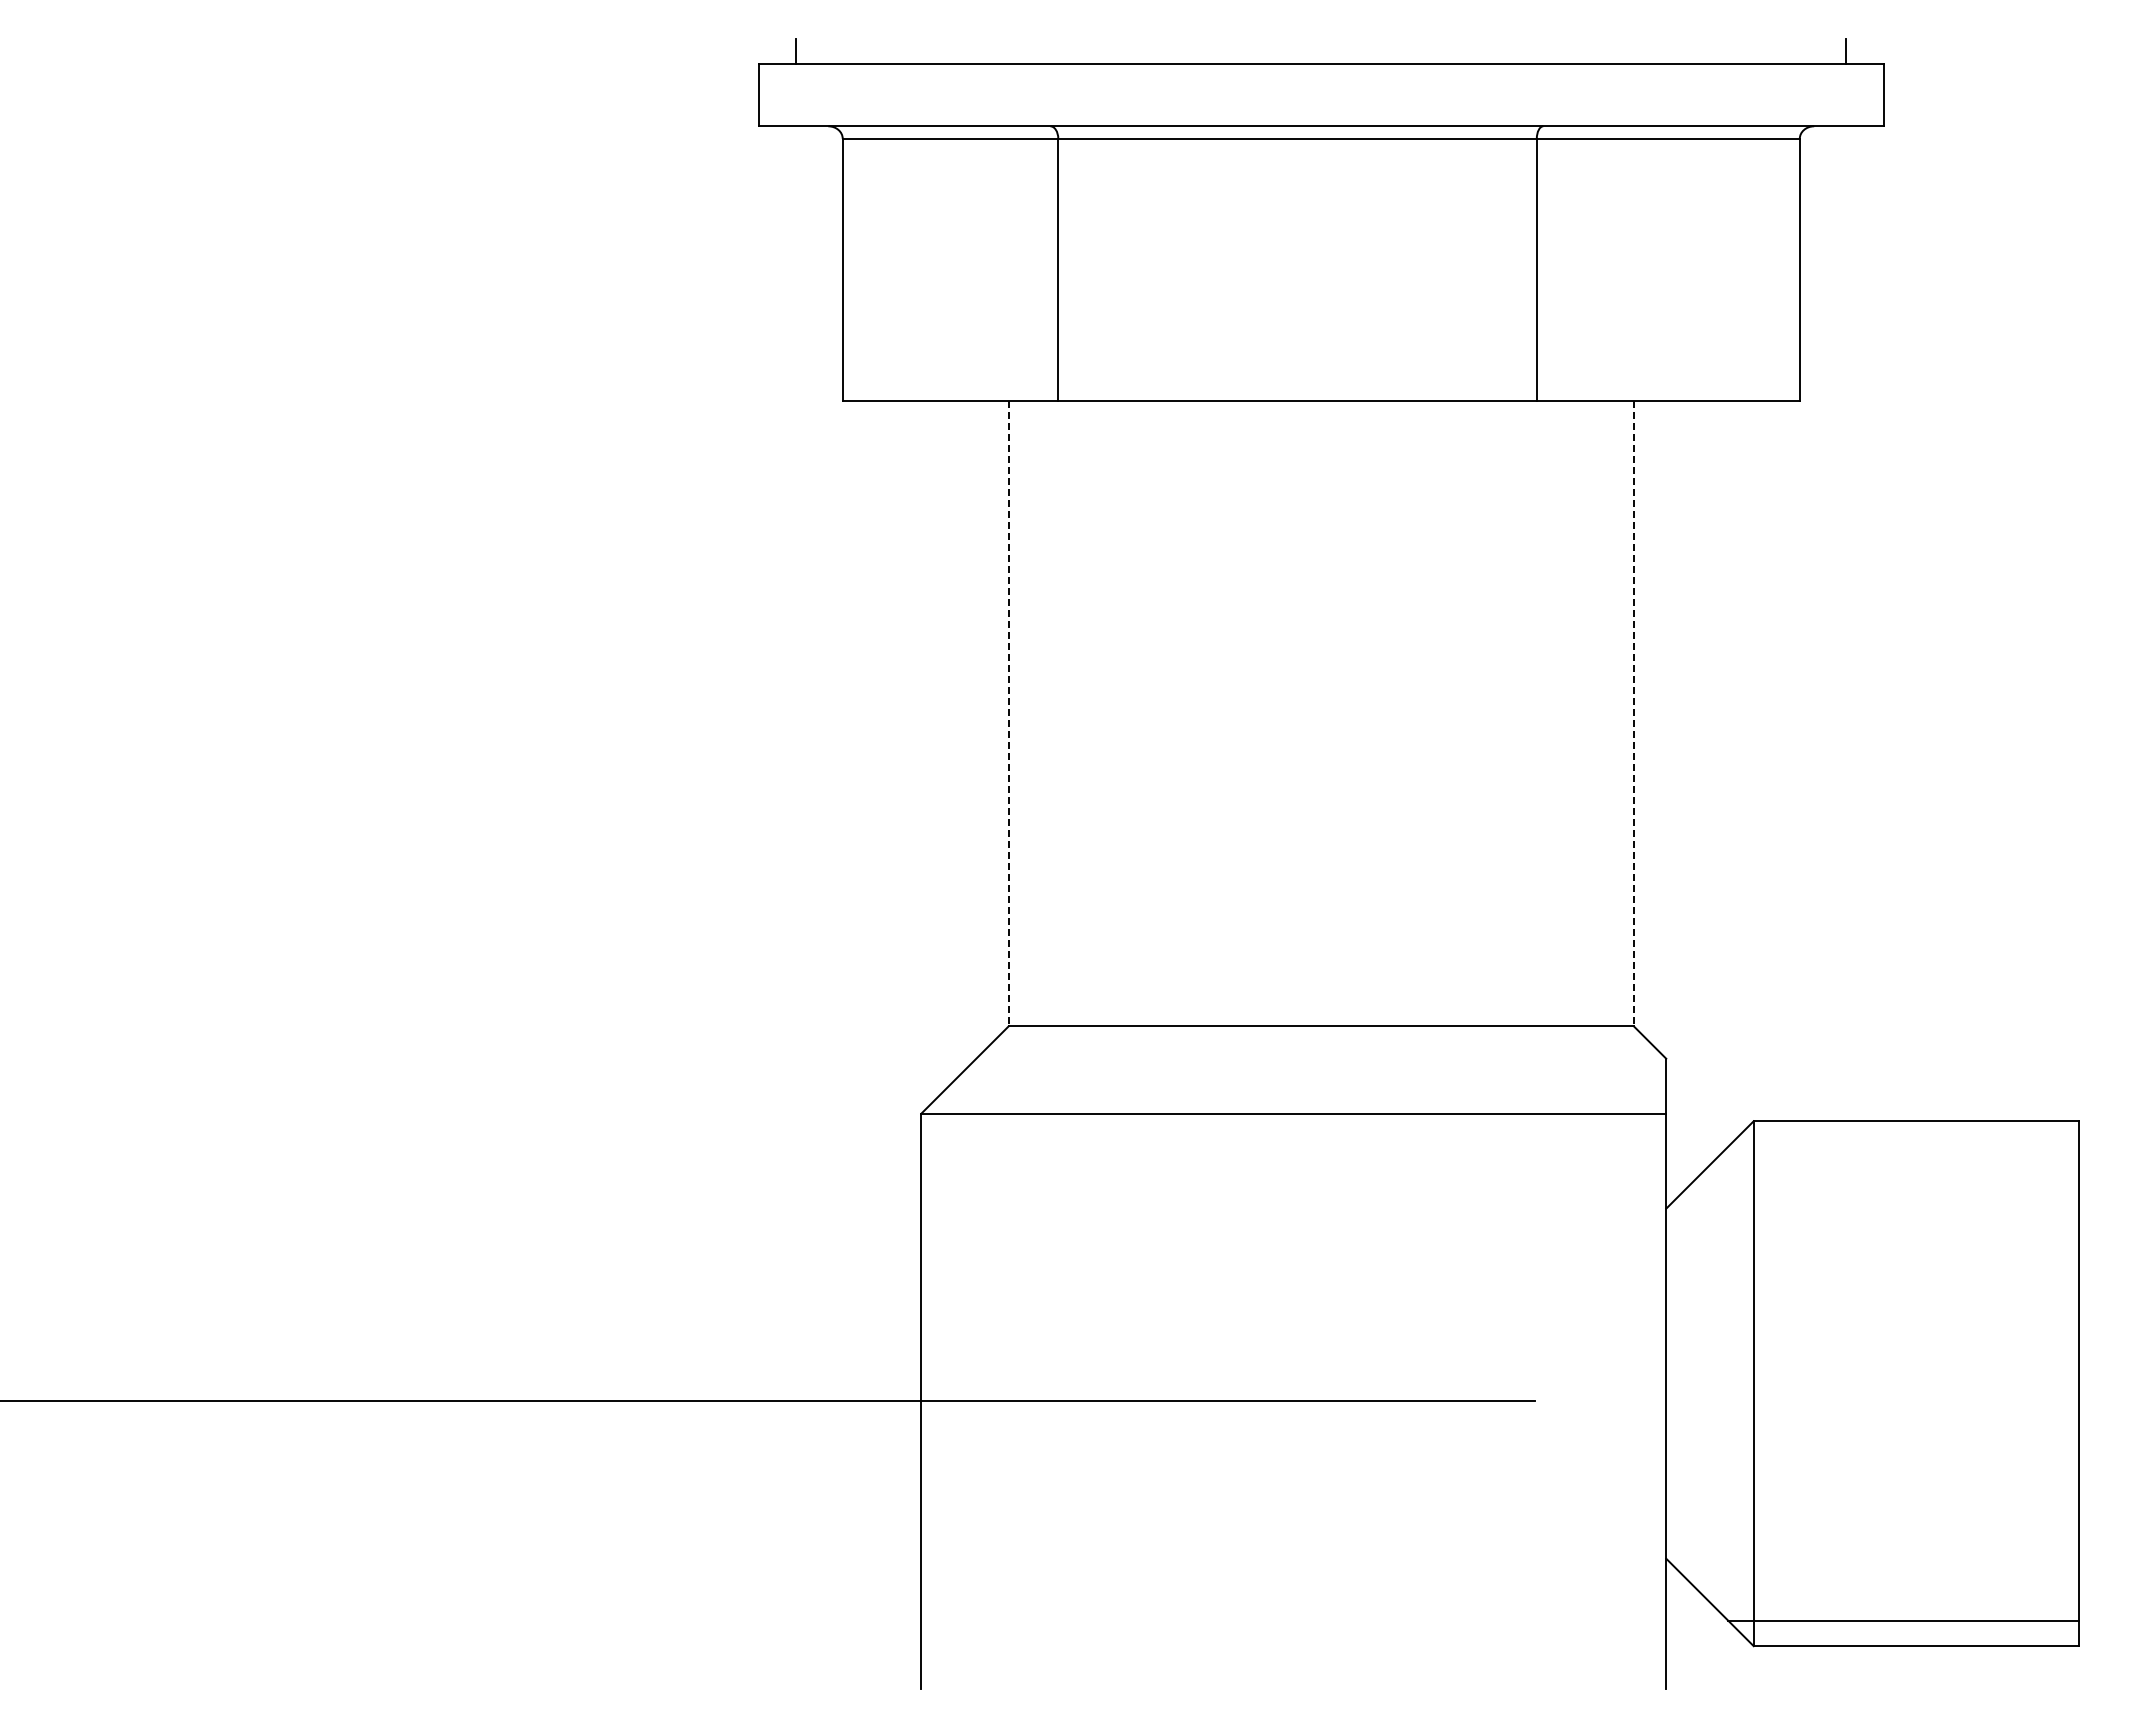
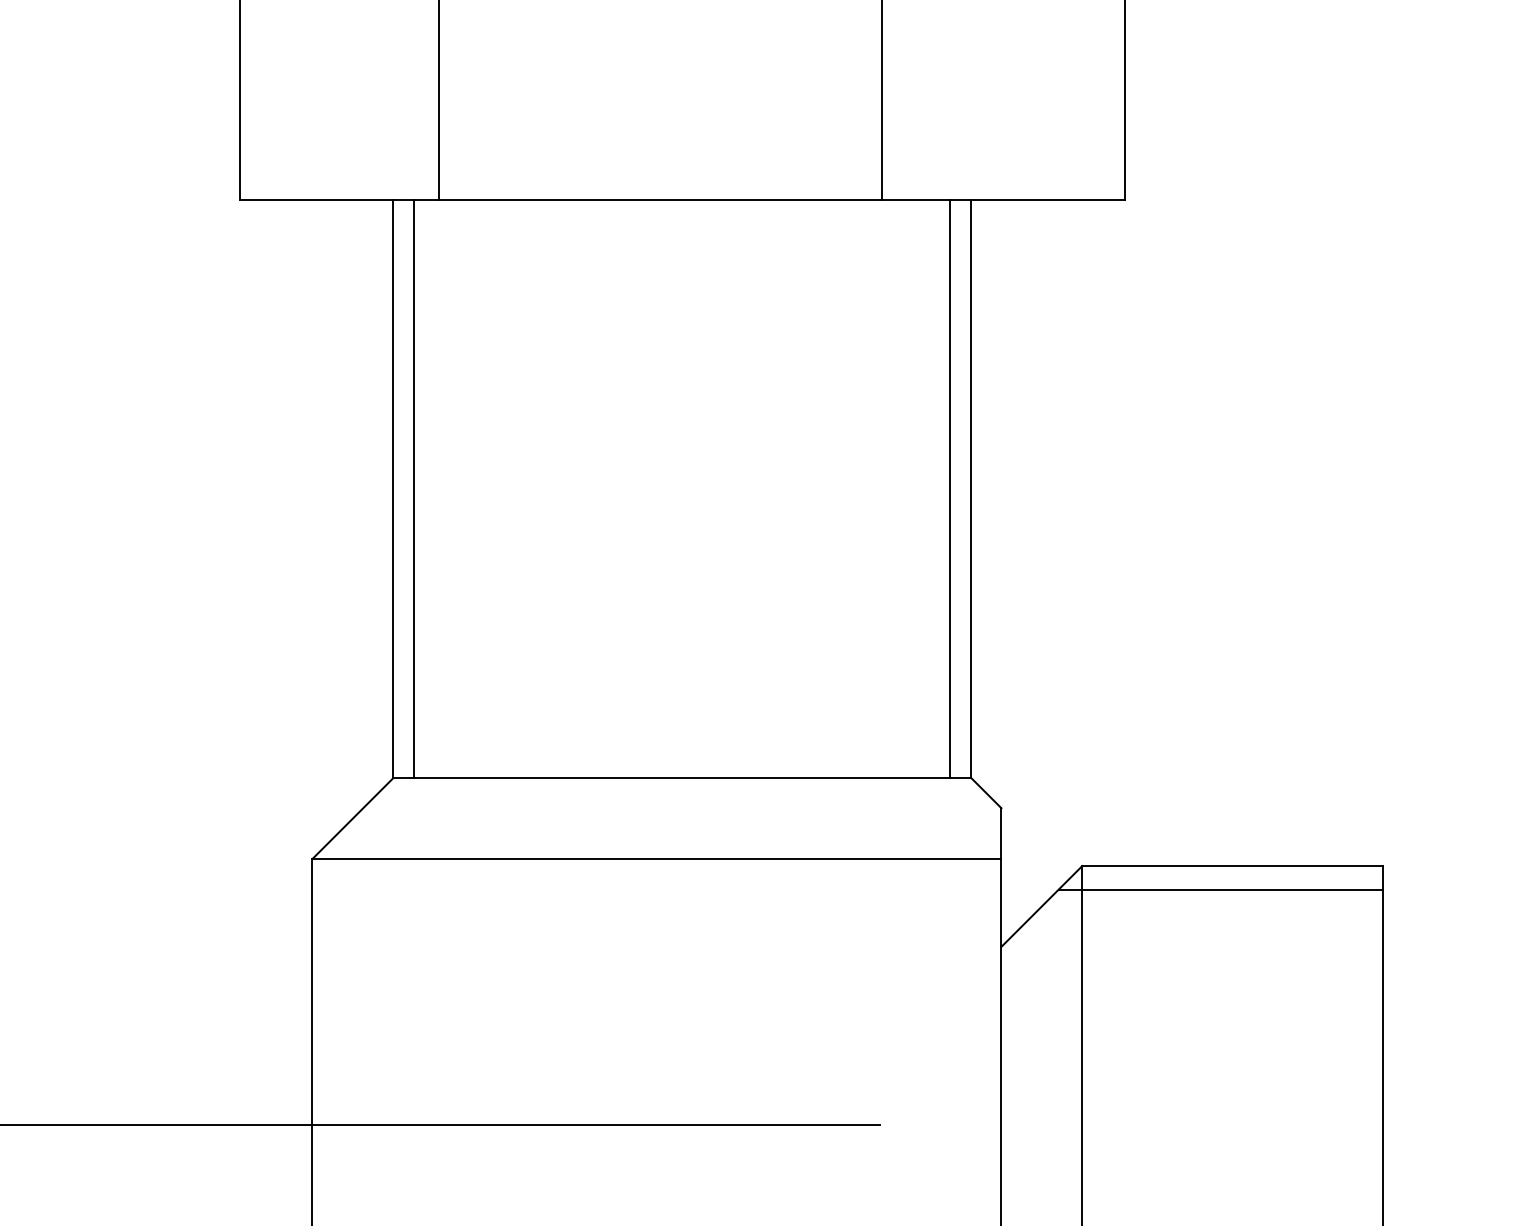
line: (1031, 713) -> (414, 488), added
line: (1611, 713) -> (950, 488), added
line: (1008, 714) -> (393, 489), dashed -> solid
line: (1633, 714) -> (971, 489), dashed -> solid
line: (1903, 1146) -> (1220, 889), added

